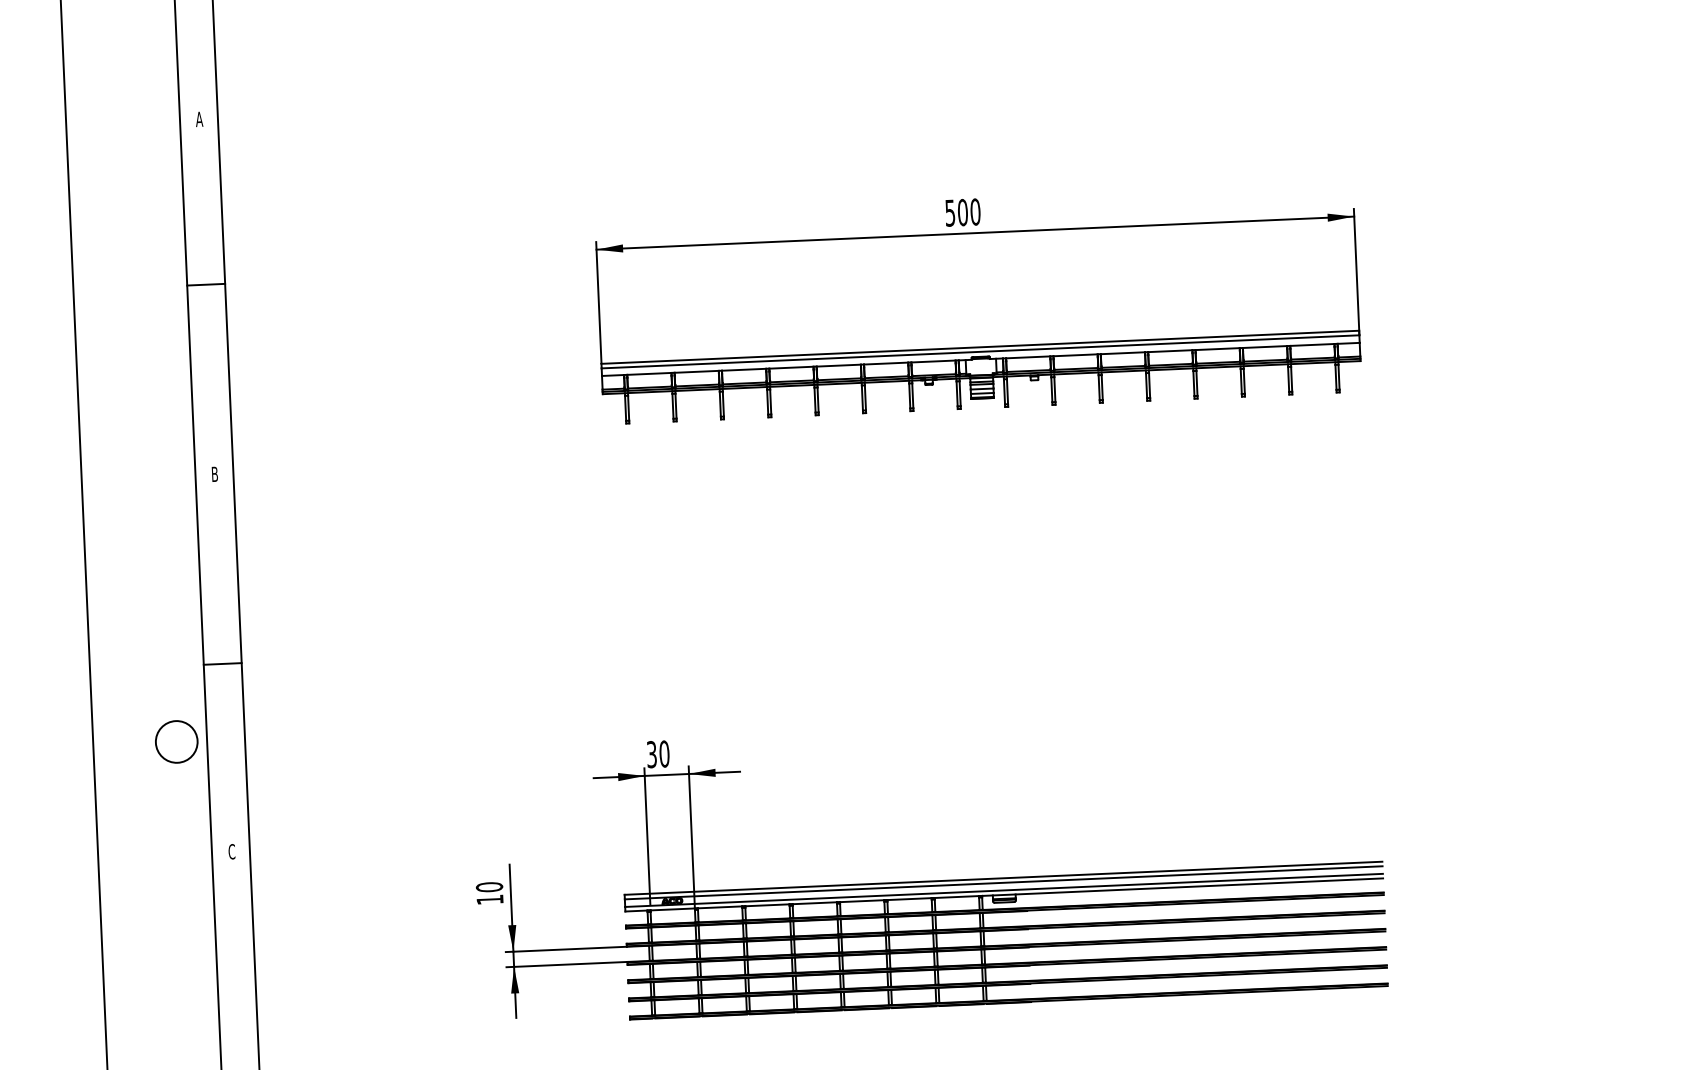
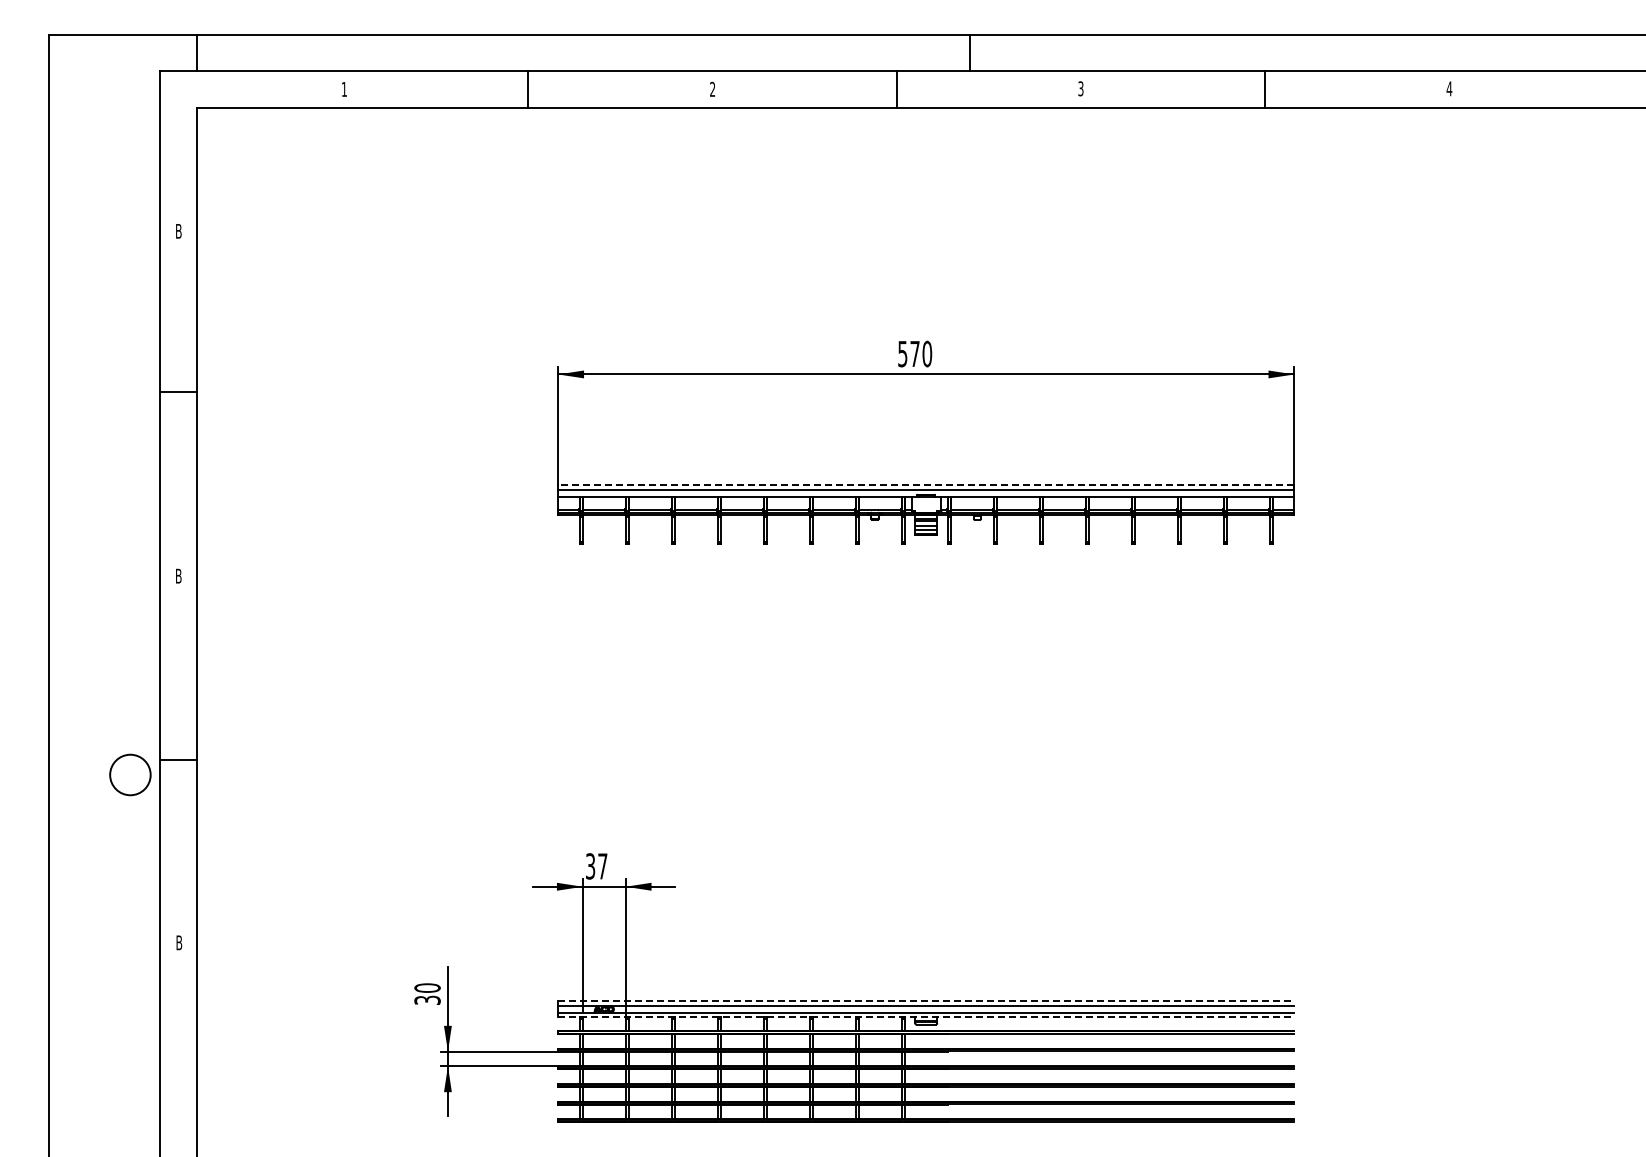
text: (199, 119) -> (178, 231), A -> B
text: (962, 212) -> (914, 353), 500 -> 570
line: (979, 347) -> (925, 485), solid -> dashed
circle: (176, 741) -> (130, 774), moved
text: (664, 754) -> (602, 866), 30 -> 37
text: (232, 851) -> (179, 942), C -> B
line: (1003, 878) -> (926, 1001), solid -> dashed
line: (1004, 895) -> (926, 1017), solid -> dashed
text: (490, 898) -> (427, 999), 10 -> 30

